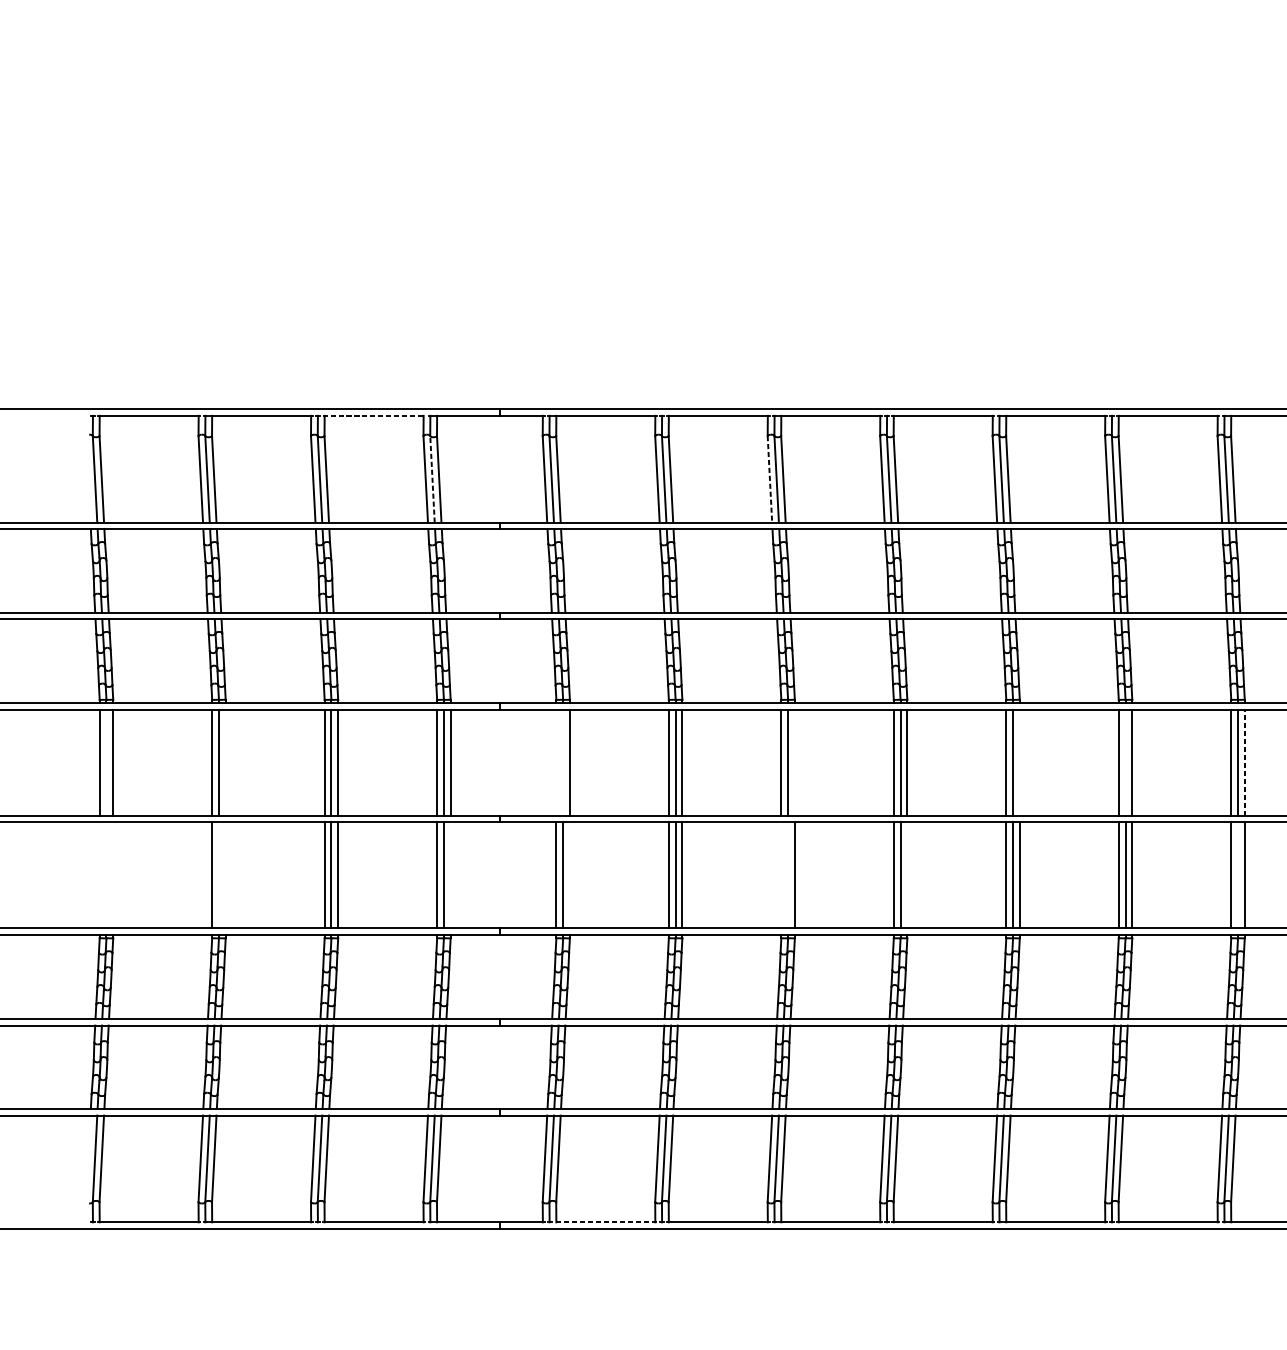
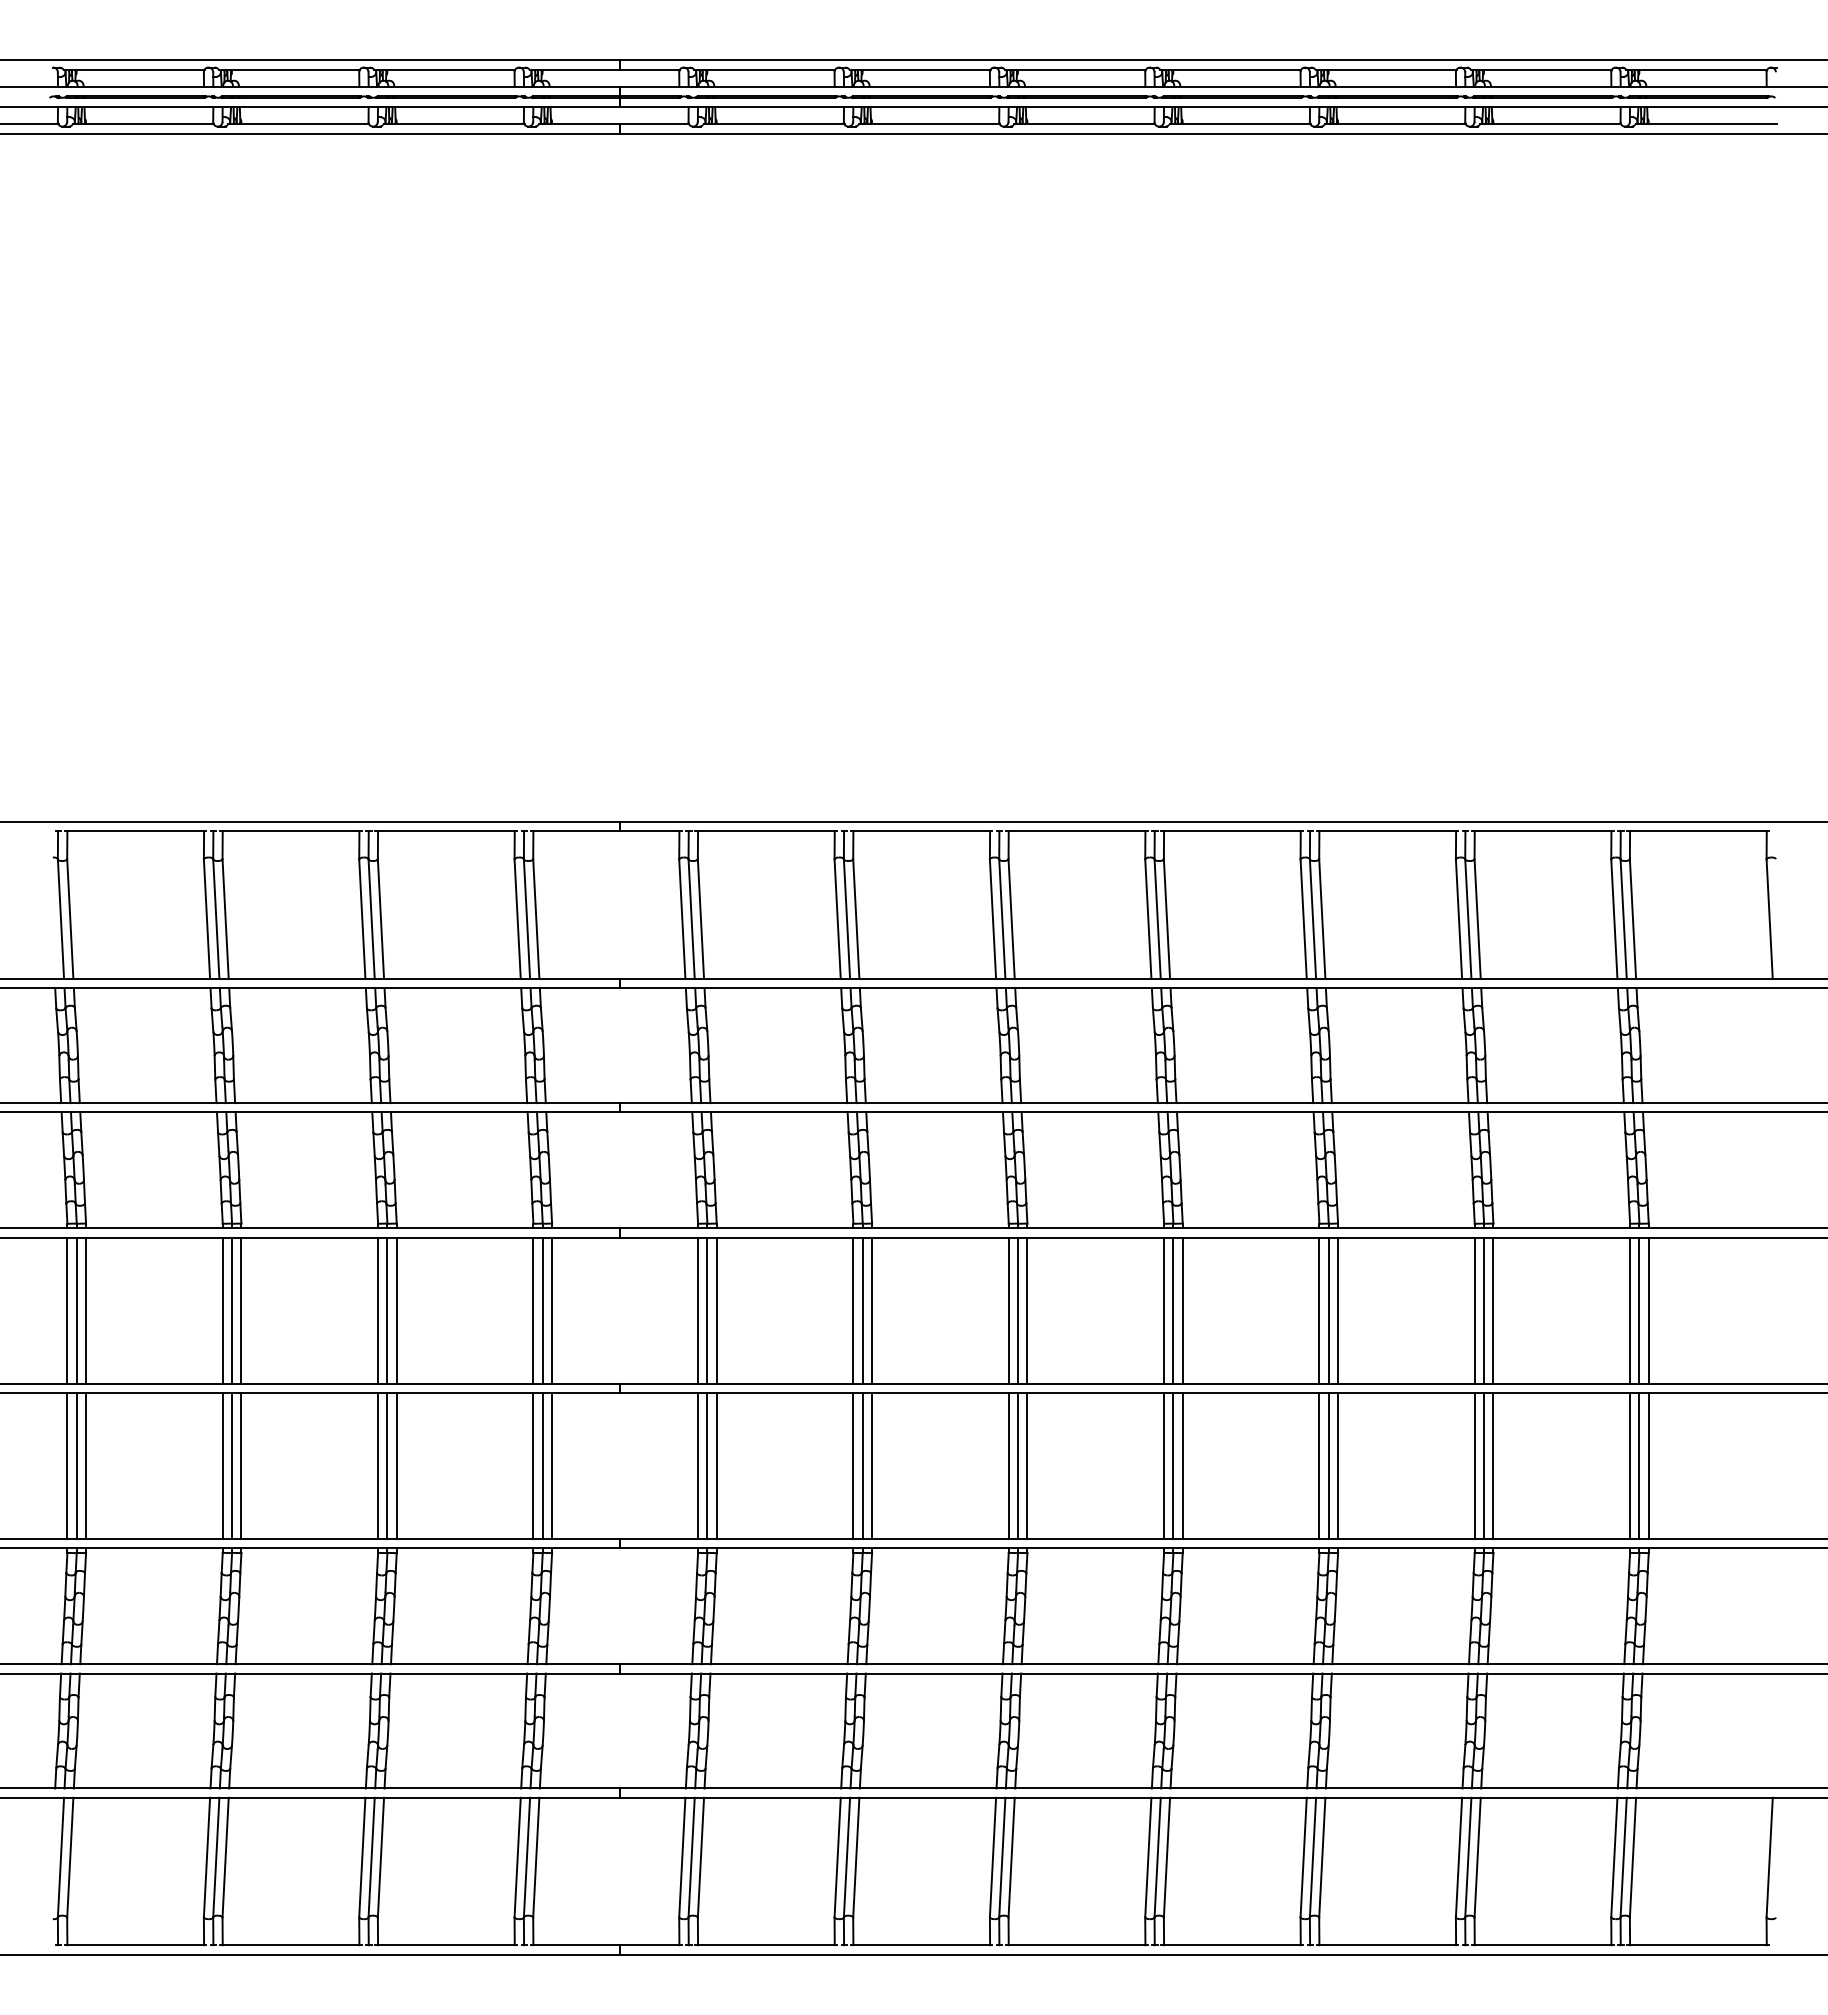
line: (374, 415) -> (446, 831), dashed -> solid
line: (432, 479) -> (526, 919), dashed -> solid
line: (769, 479) -> (992, 919), dashed -> solid
line: (106, 762) -> (76, 1310), added
line: (225, 762) -> (241, 1310), added
line: (556, 762) -> (698, 1310), added
line: (563, 762) -> (707, 1310), added
line: (794, 762) -> (1027, 1310), added
line: (1020, 762) -> (1338, 1310), added
line: (1125, 762) -> (1484, 1310), added
line: (1244, 762) -> (1648, 1310), dashed -> solid
line: (99, 875) -> (67, 1466), added
line: (106, 875) -> (76, 1466), added
line: (113, 875) -> (86, 1466), added
line: (219, 875) -> (232, 1466), added
line: (225, 875) -> (241, 1466), added
line: (450, 875) -> (552, 1466), added
line: (569, 875) -> (716, 1466), added
line: (781, 875) -> (1008, 1466), added
line: (788, 875) -> (1018, 1466), added
line: (907, 875) -> (1182, 1466), added
line: (1238, 875) -> (1639, 1466), added
line: (605, 1222) -> (766, 1945), dashed -> solid

